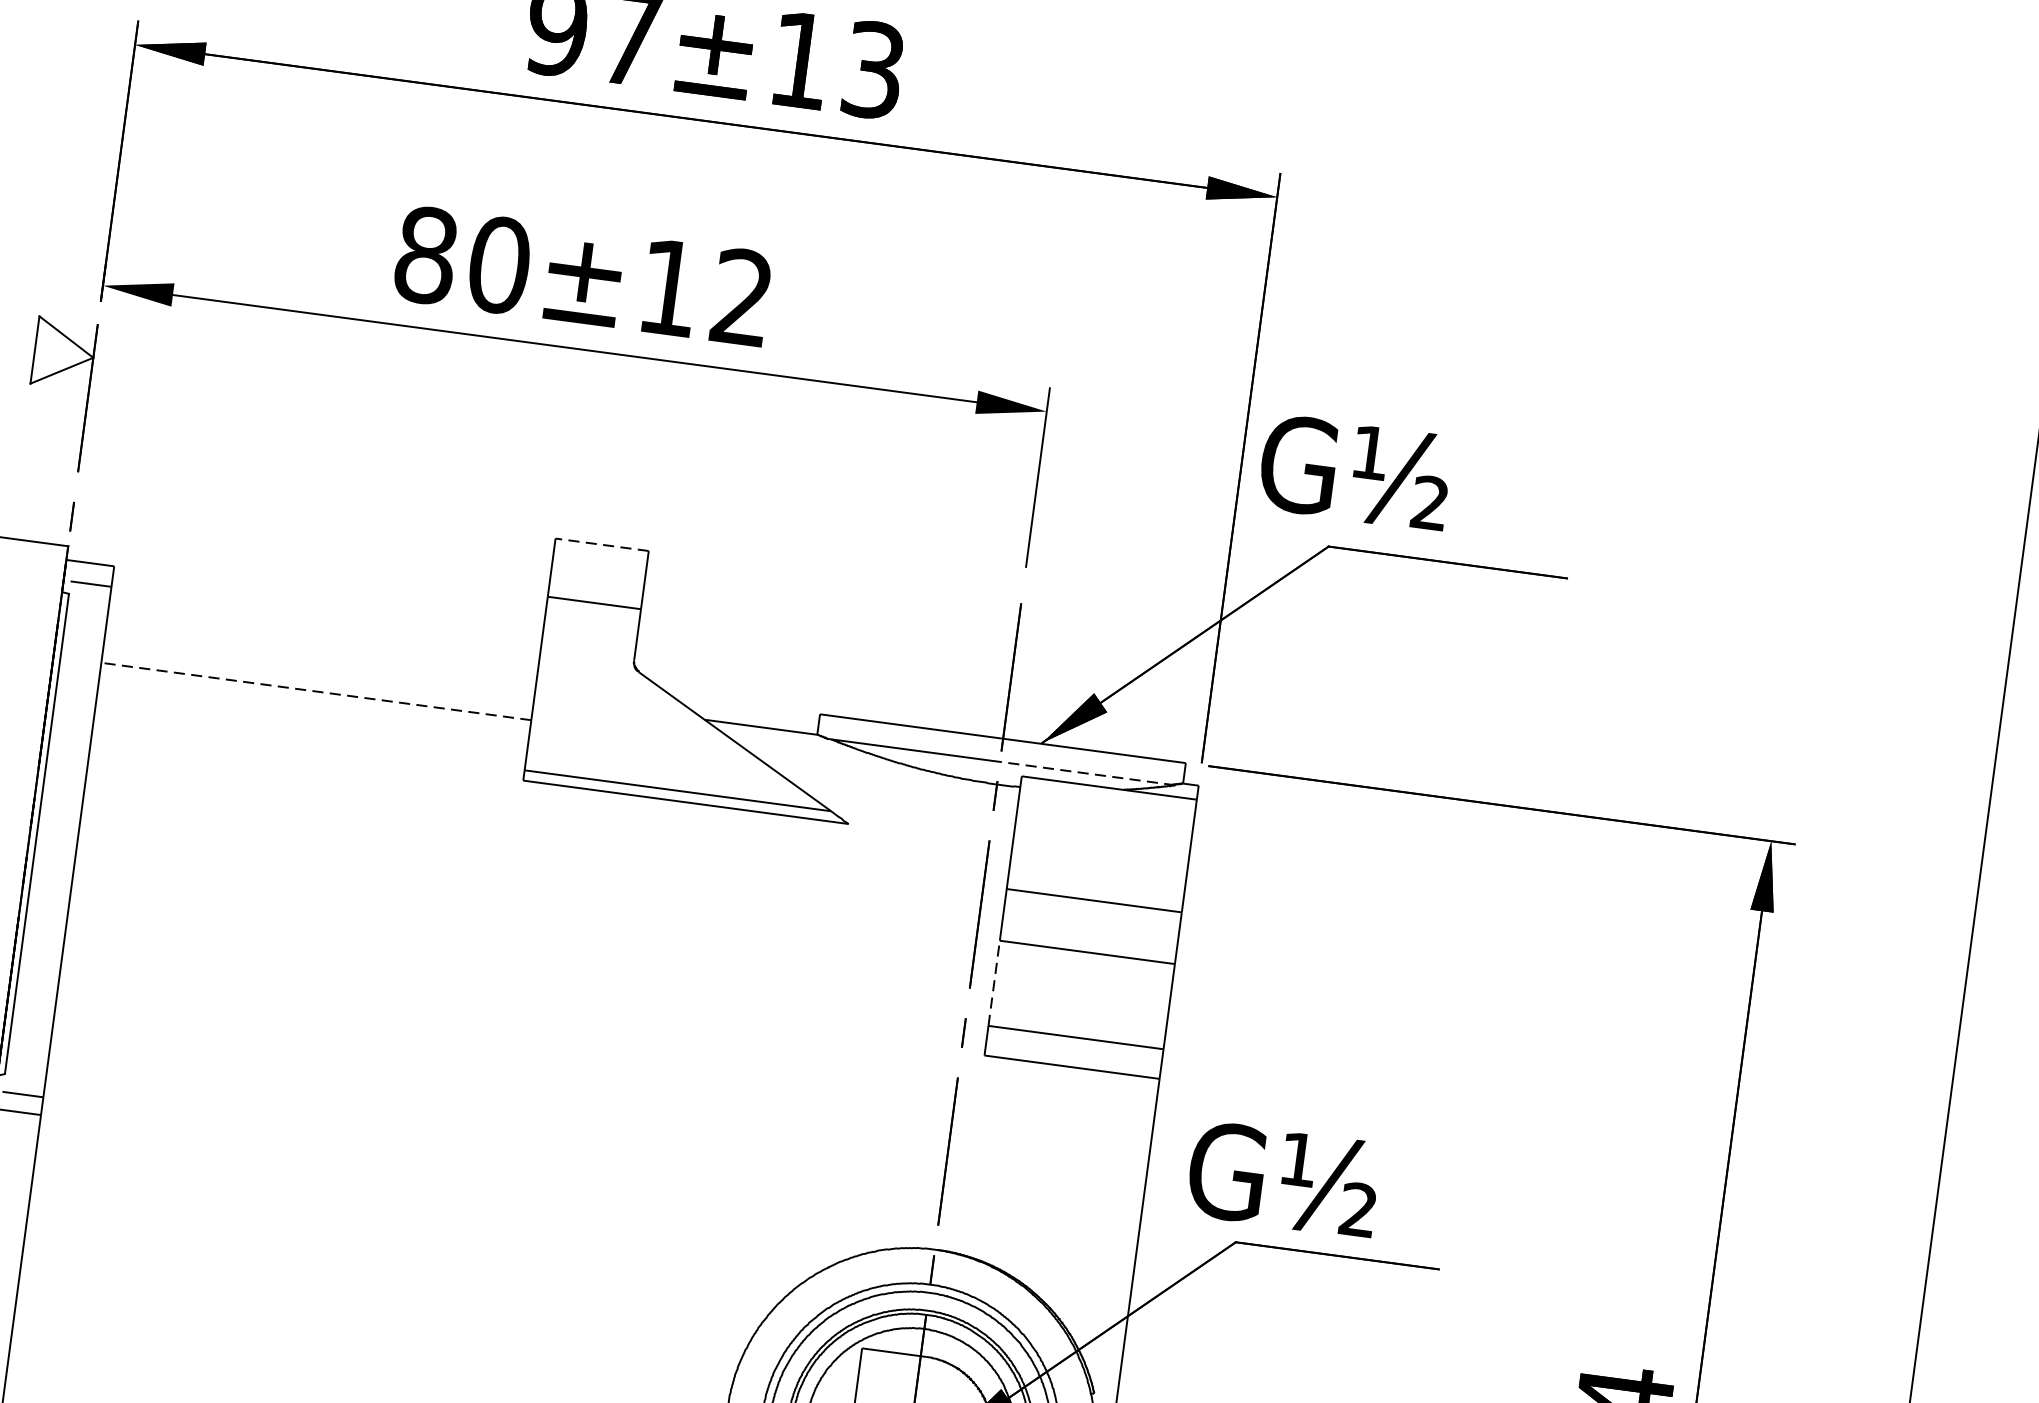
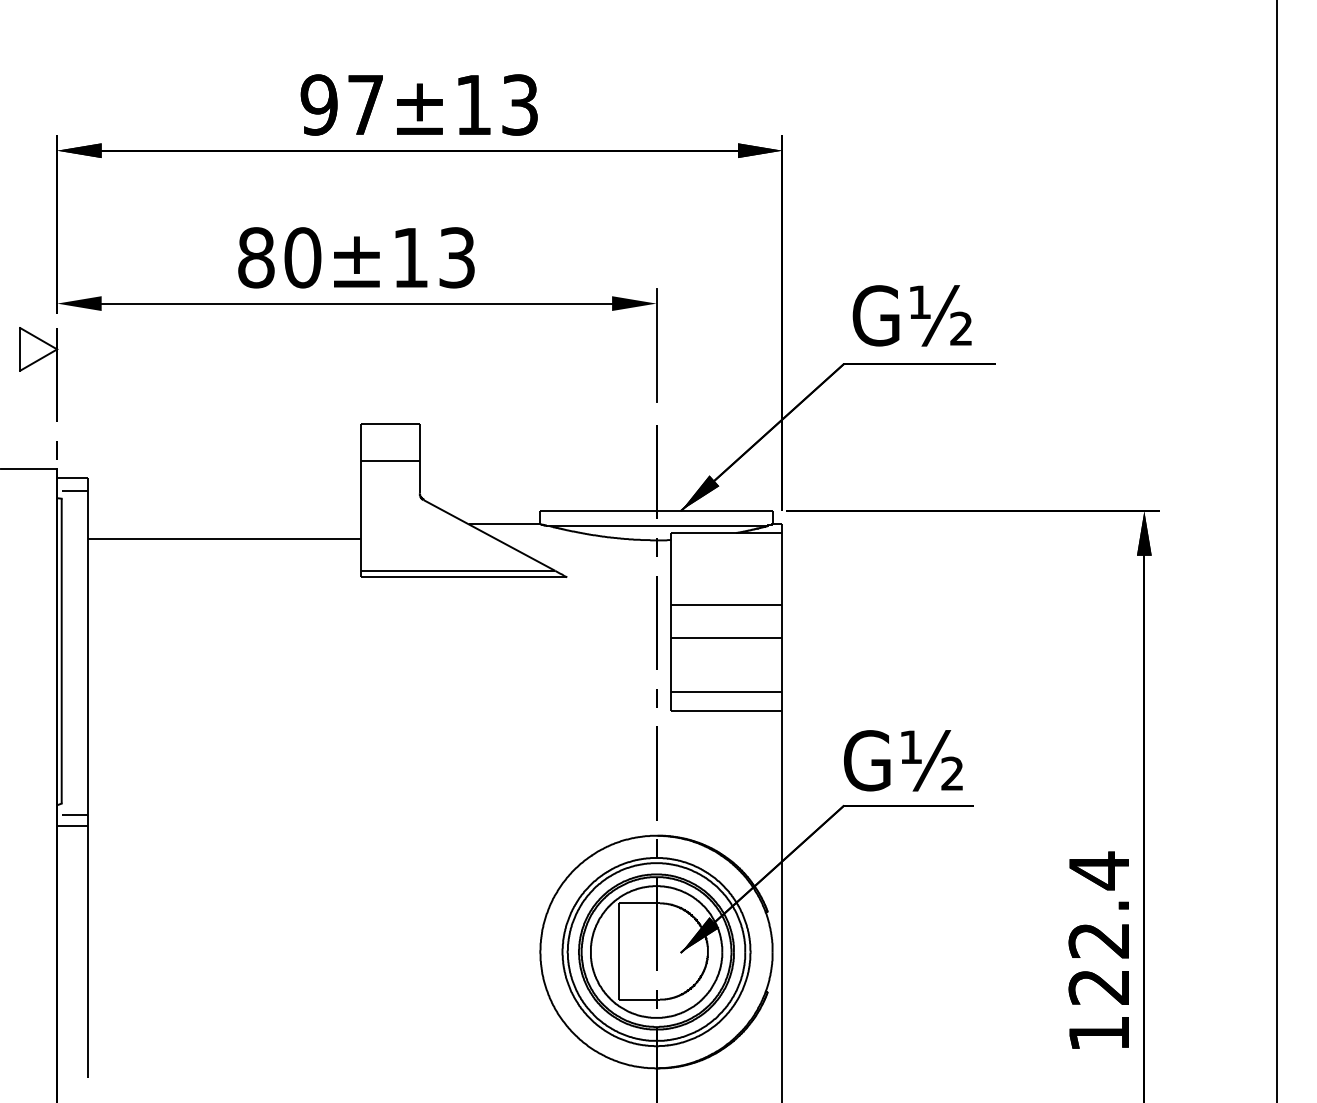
text: (741, 296) -> (456, 257), 80±12 -> 80±13
text: (1354, 471) -> (911, 315), moved
line: (602, 544) -> (390, 423), dashed -> solid
line: (316, 692) -> (224, 539), dashed -> solid
line: (1088, 774) -> (712, 526), dashed -> solid
line: (994, 983) -> (671, 664), dashed -> solid
text: (1284, 1178) -> (903, 760), moved

